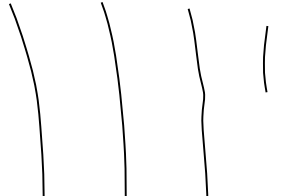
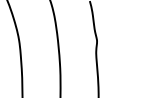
line: (265, 59) -> (125, 24), removed

